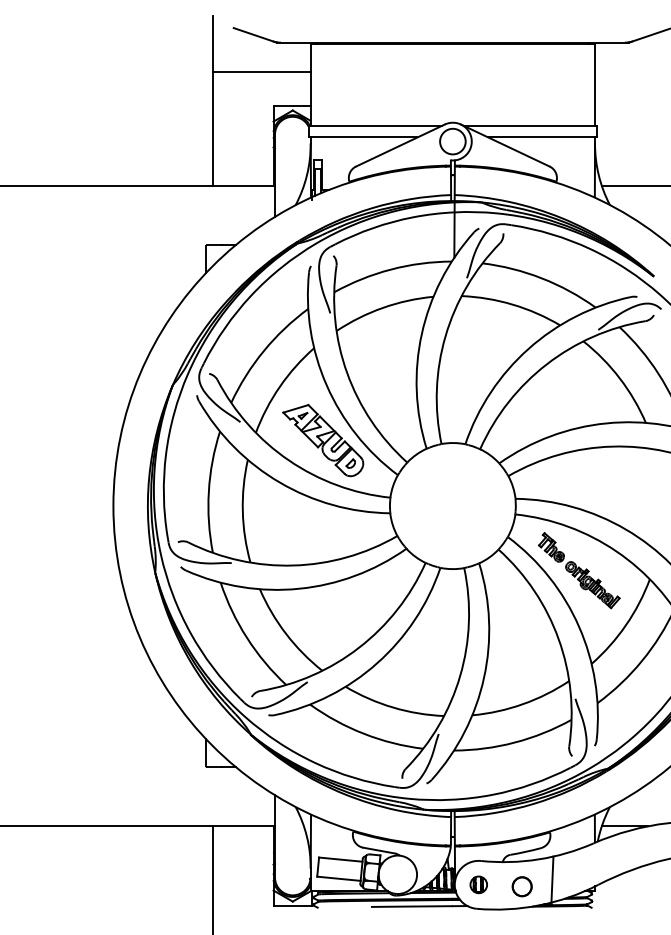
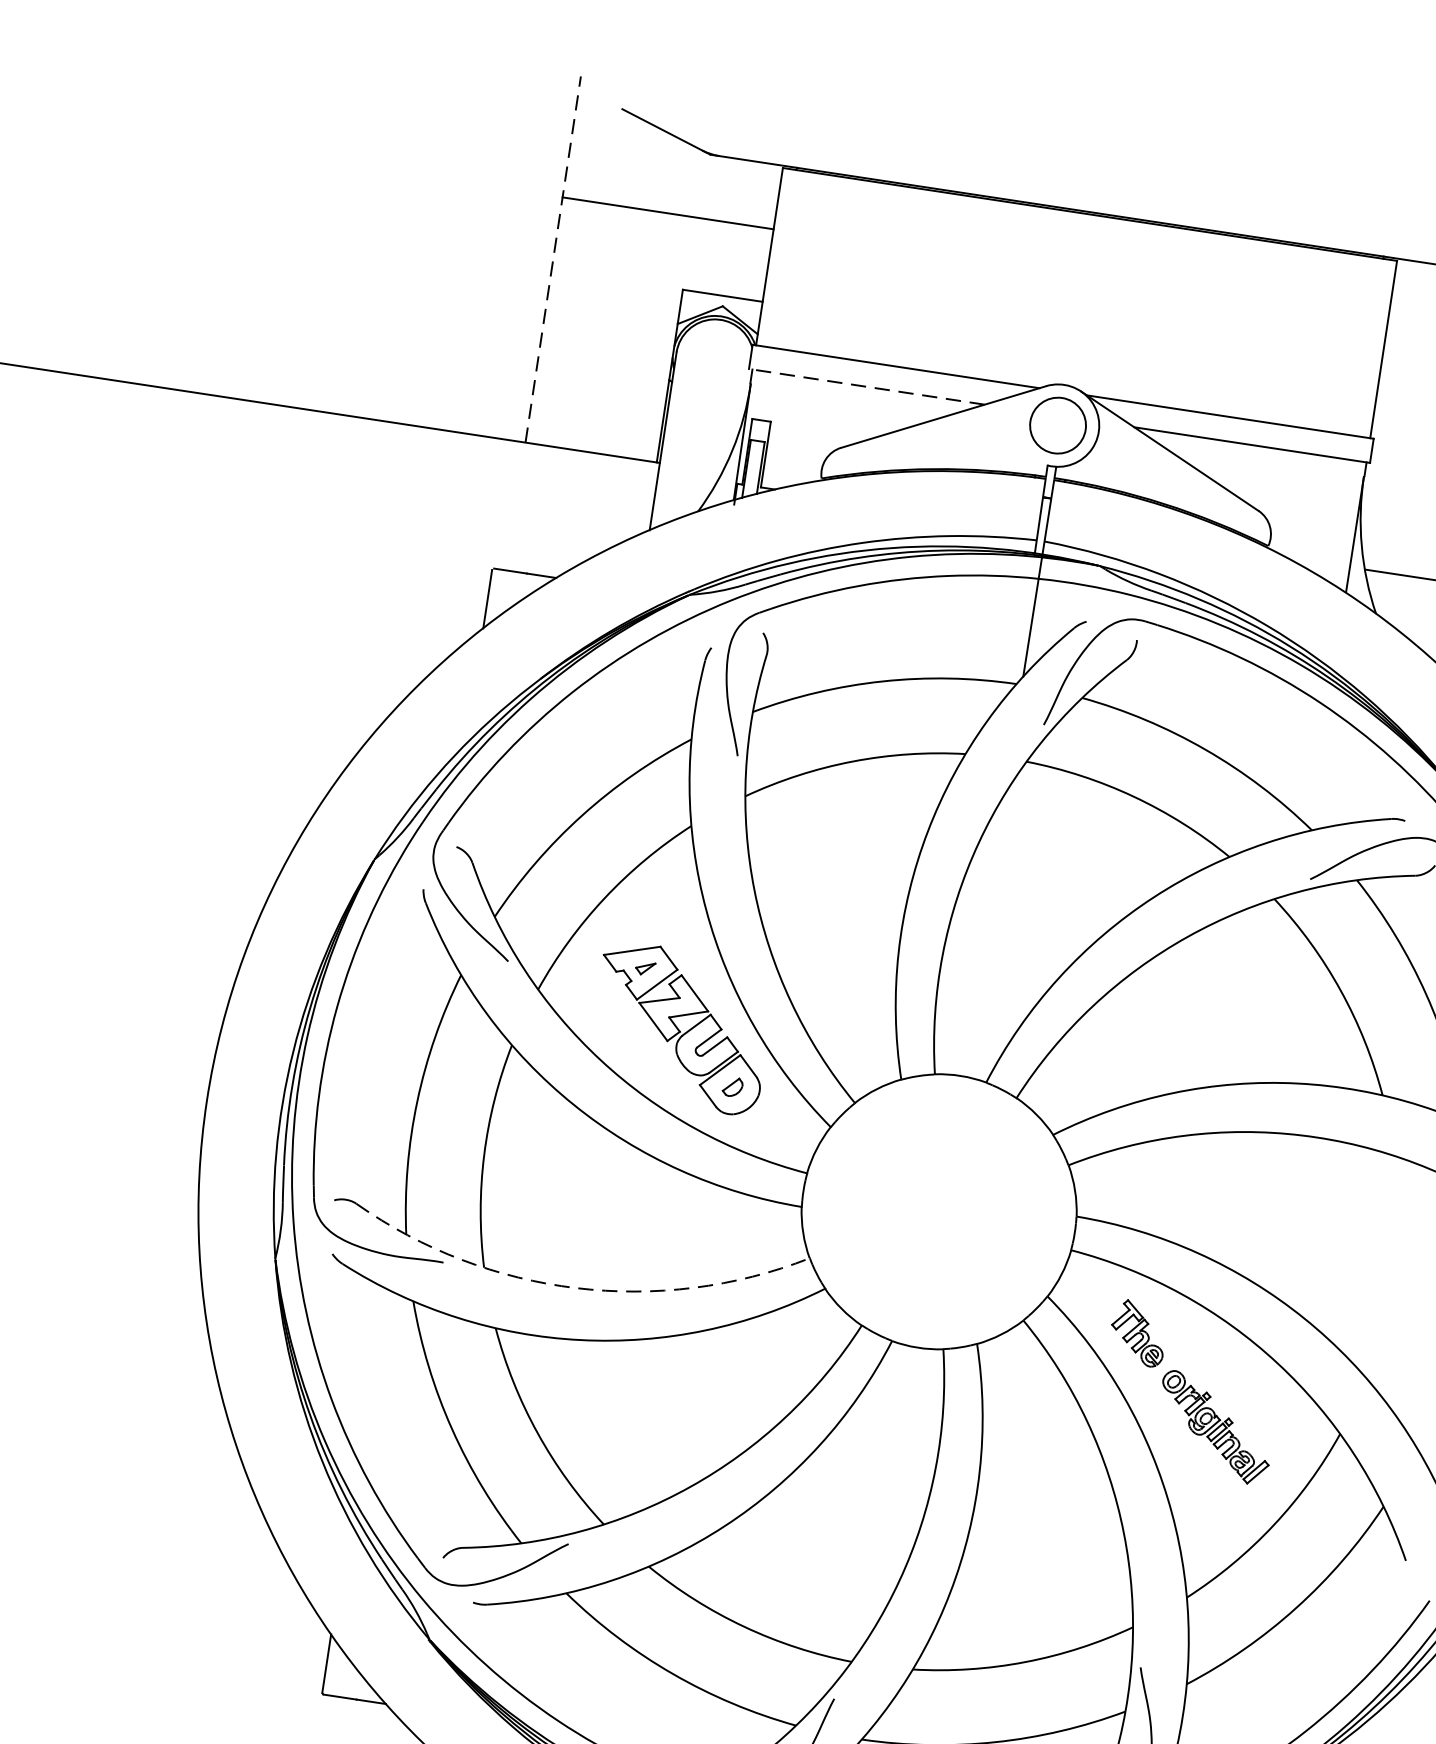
line: (212, 100) -> (552, 258), solid -> dashed
line: (363, 137) -> (866, 387), solid -> dashed
arc: (293, 565) -> (575, 1287), solid -> dashed

